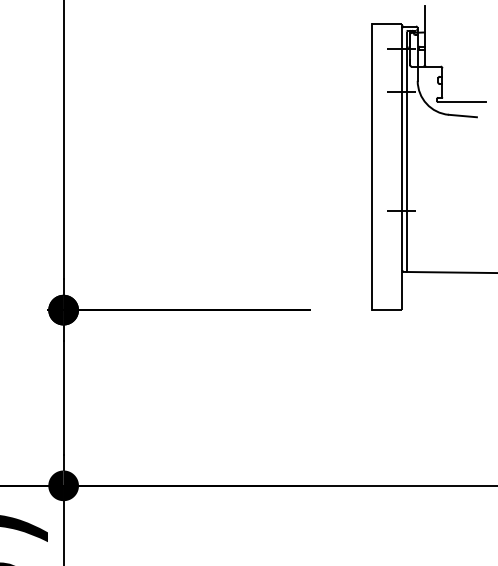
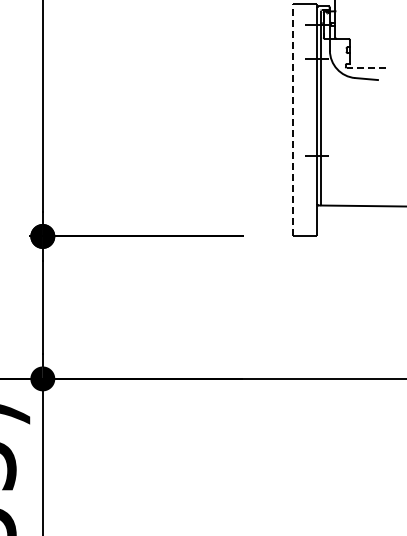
line: (462, 101) -> (366, 67), solid -> dashed
line: (371, 165) -> (292, 119), solid -> dashed

